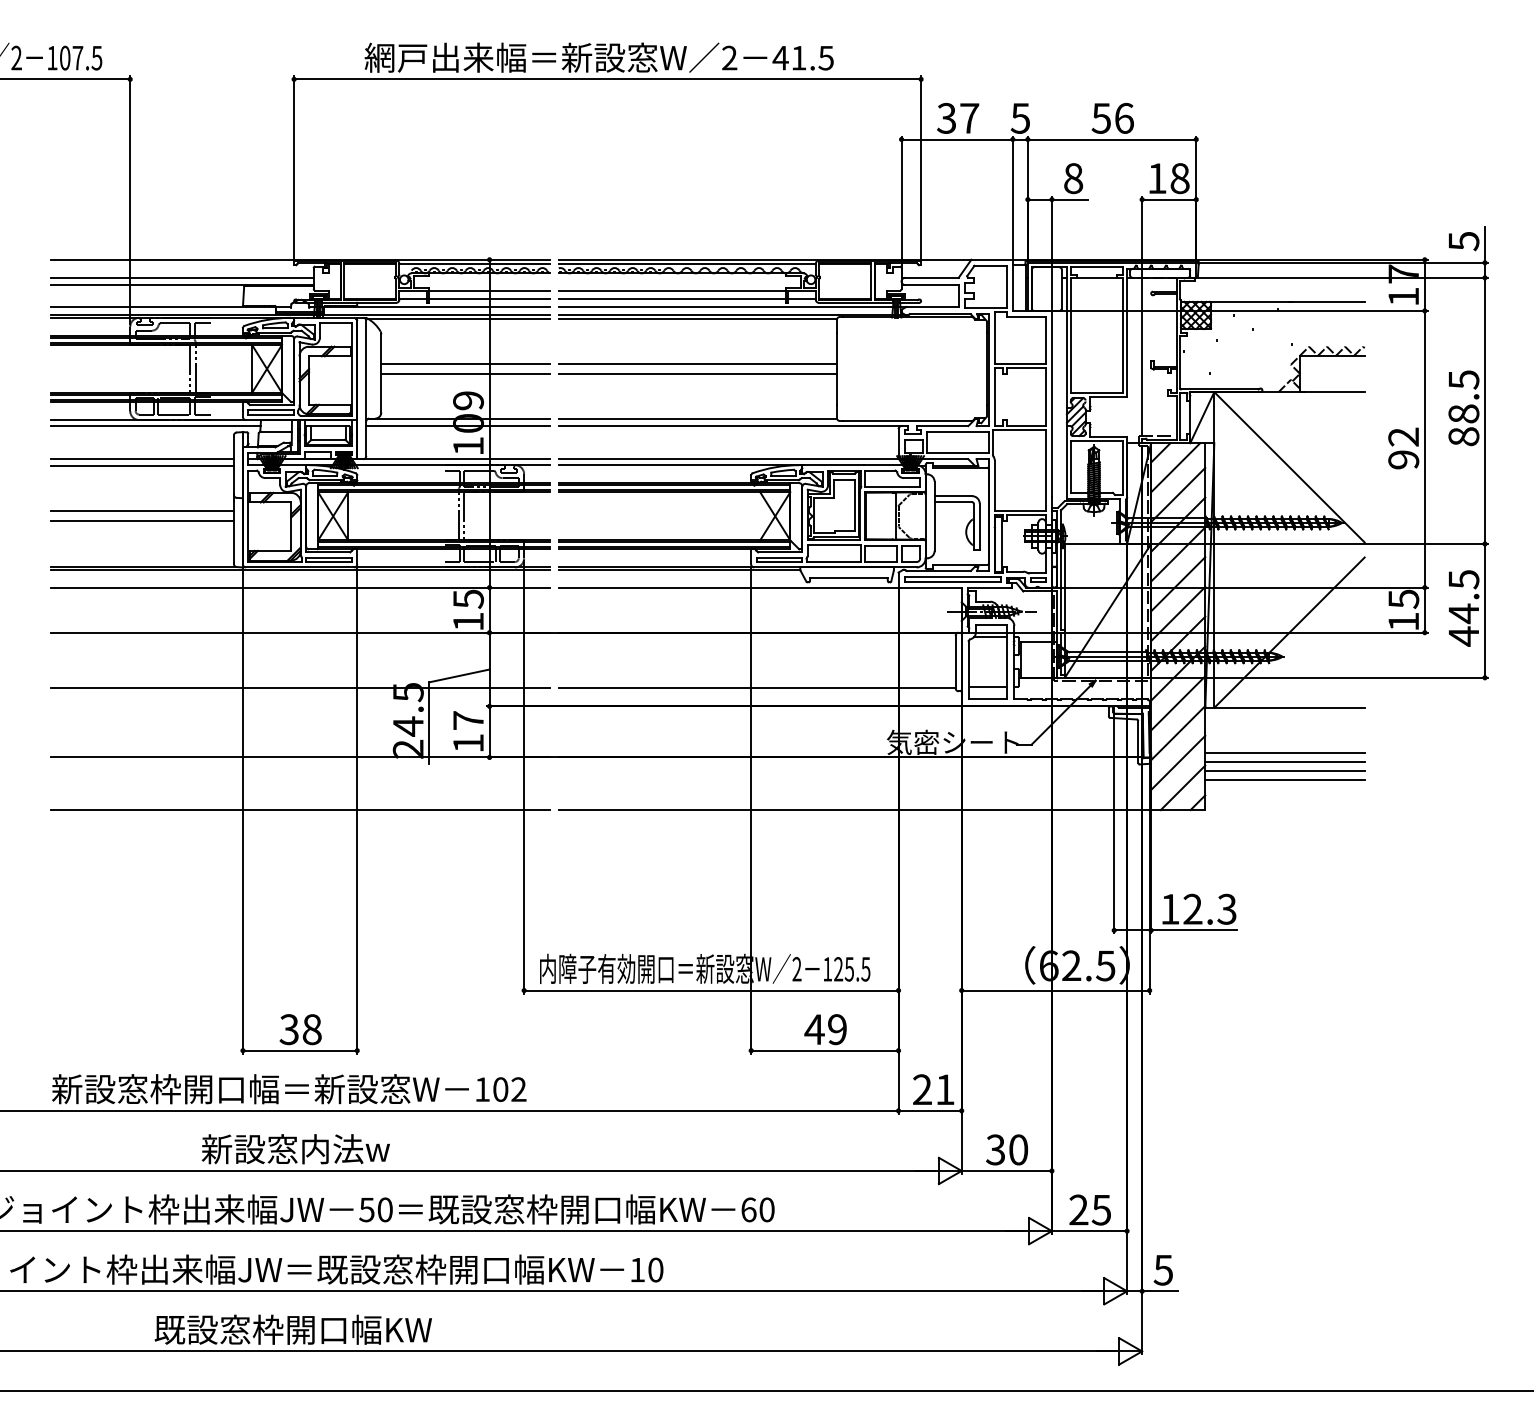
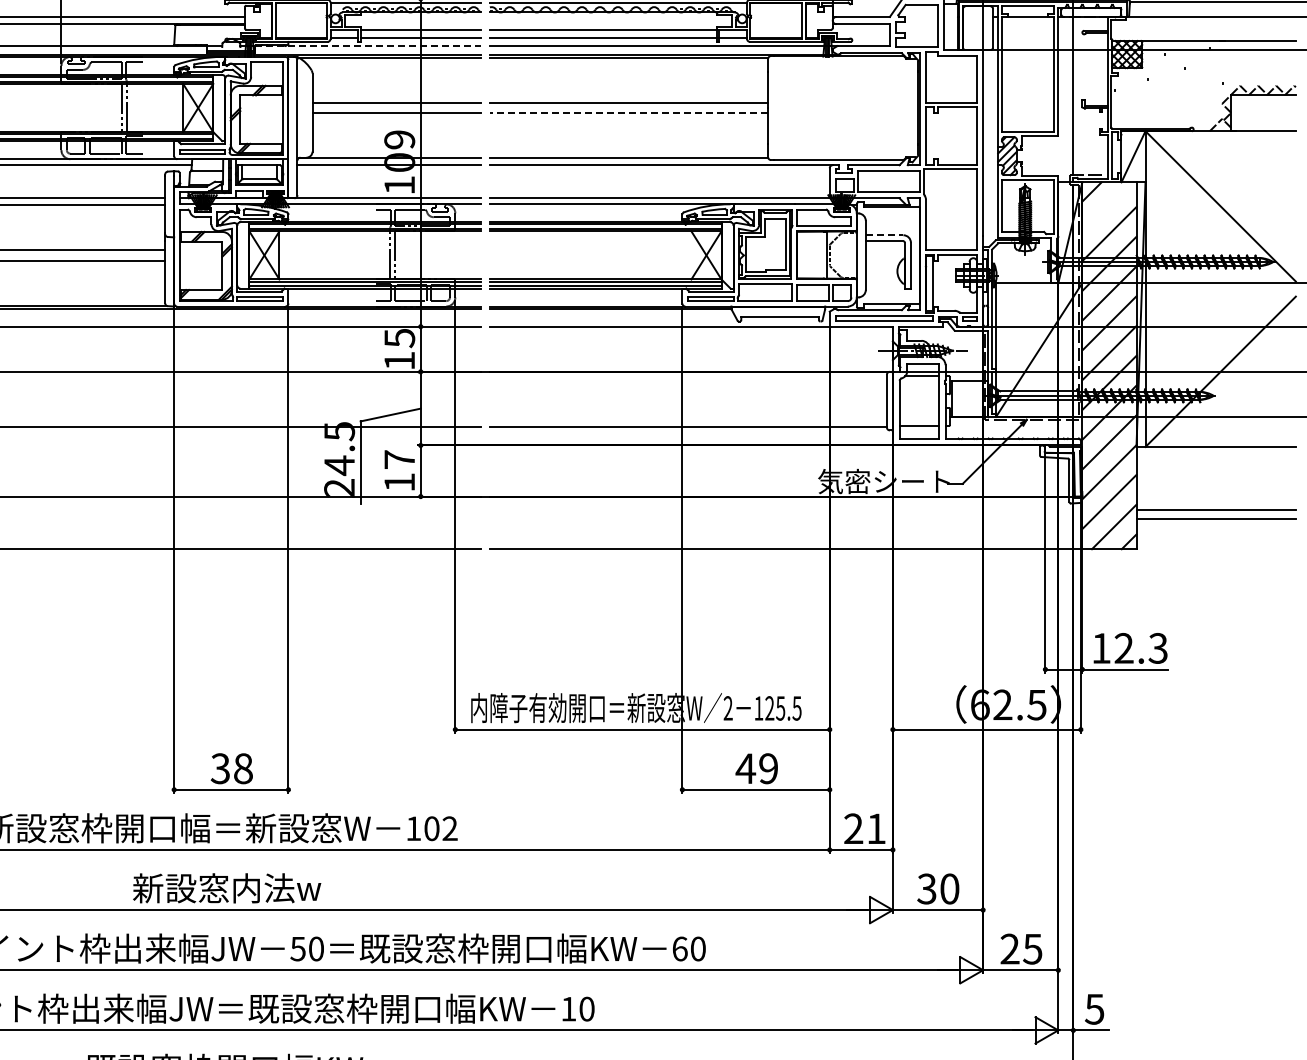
line: (436, 307) -> (367, 46), solid -> dashed
line: (697, 374) -> (628, 113), solid -> dashed
line: (1175, 467) -> (1106, 206), removed
line: (953, 496) -> (884, 235), solid -> dashed
line: (1284, 752) -> (1215, 491), removed
line: (1284, 762) -> (1215, 501), removed

